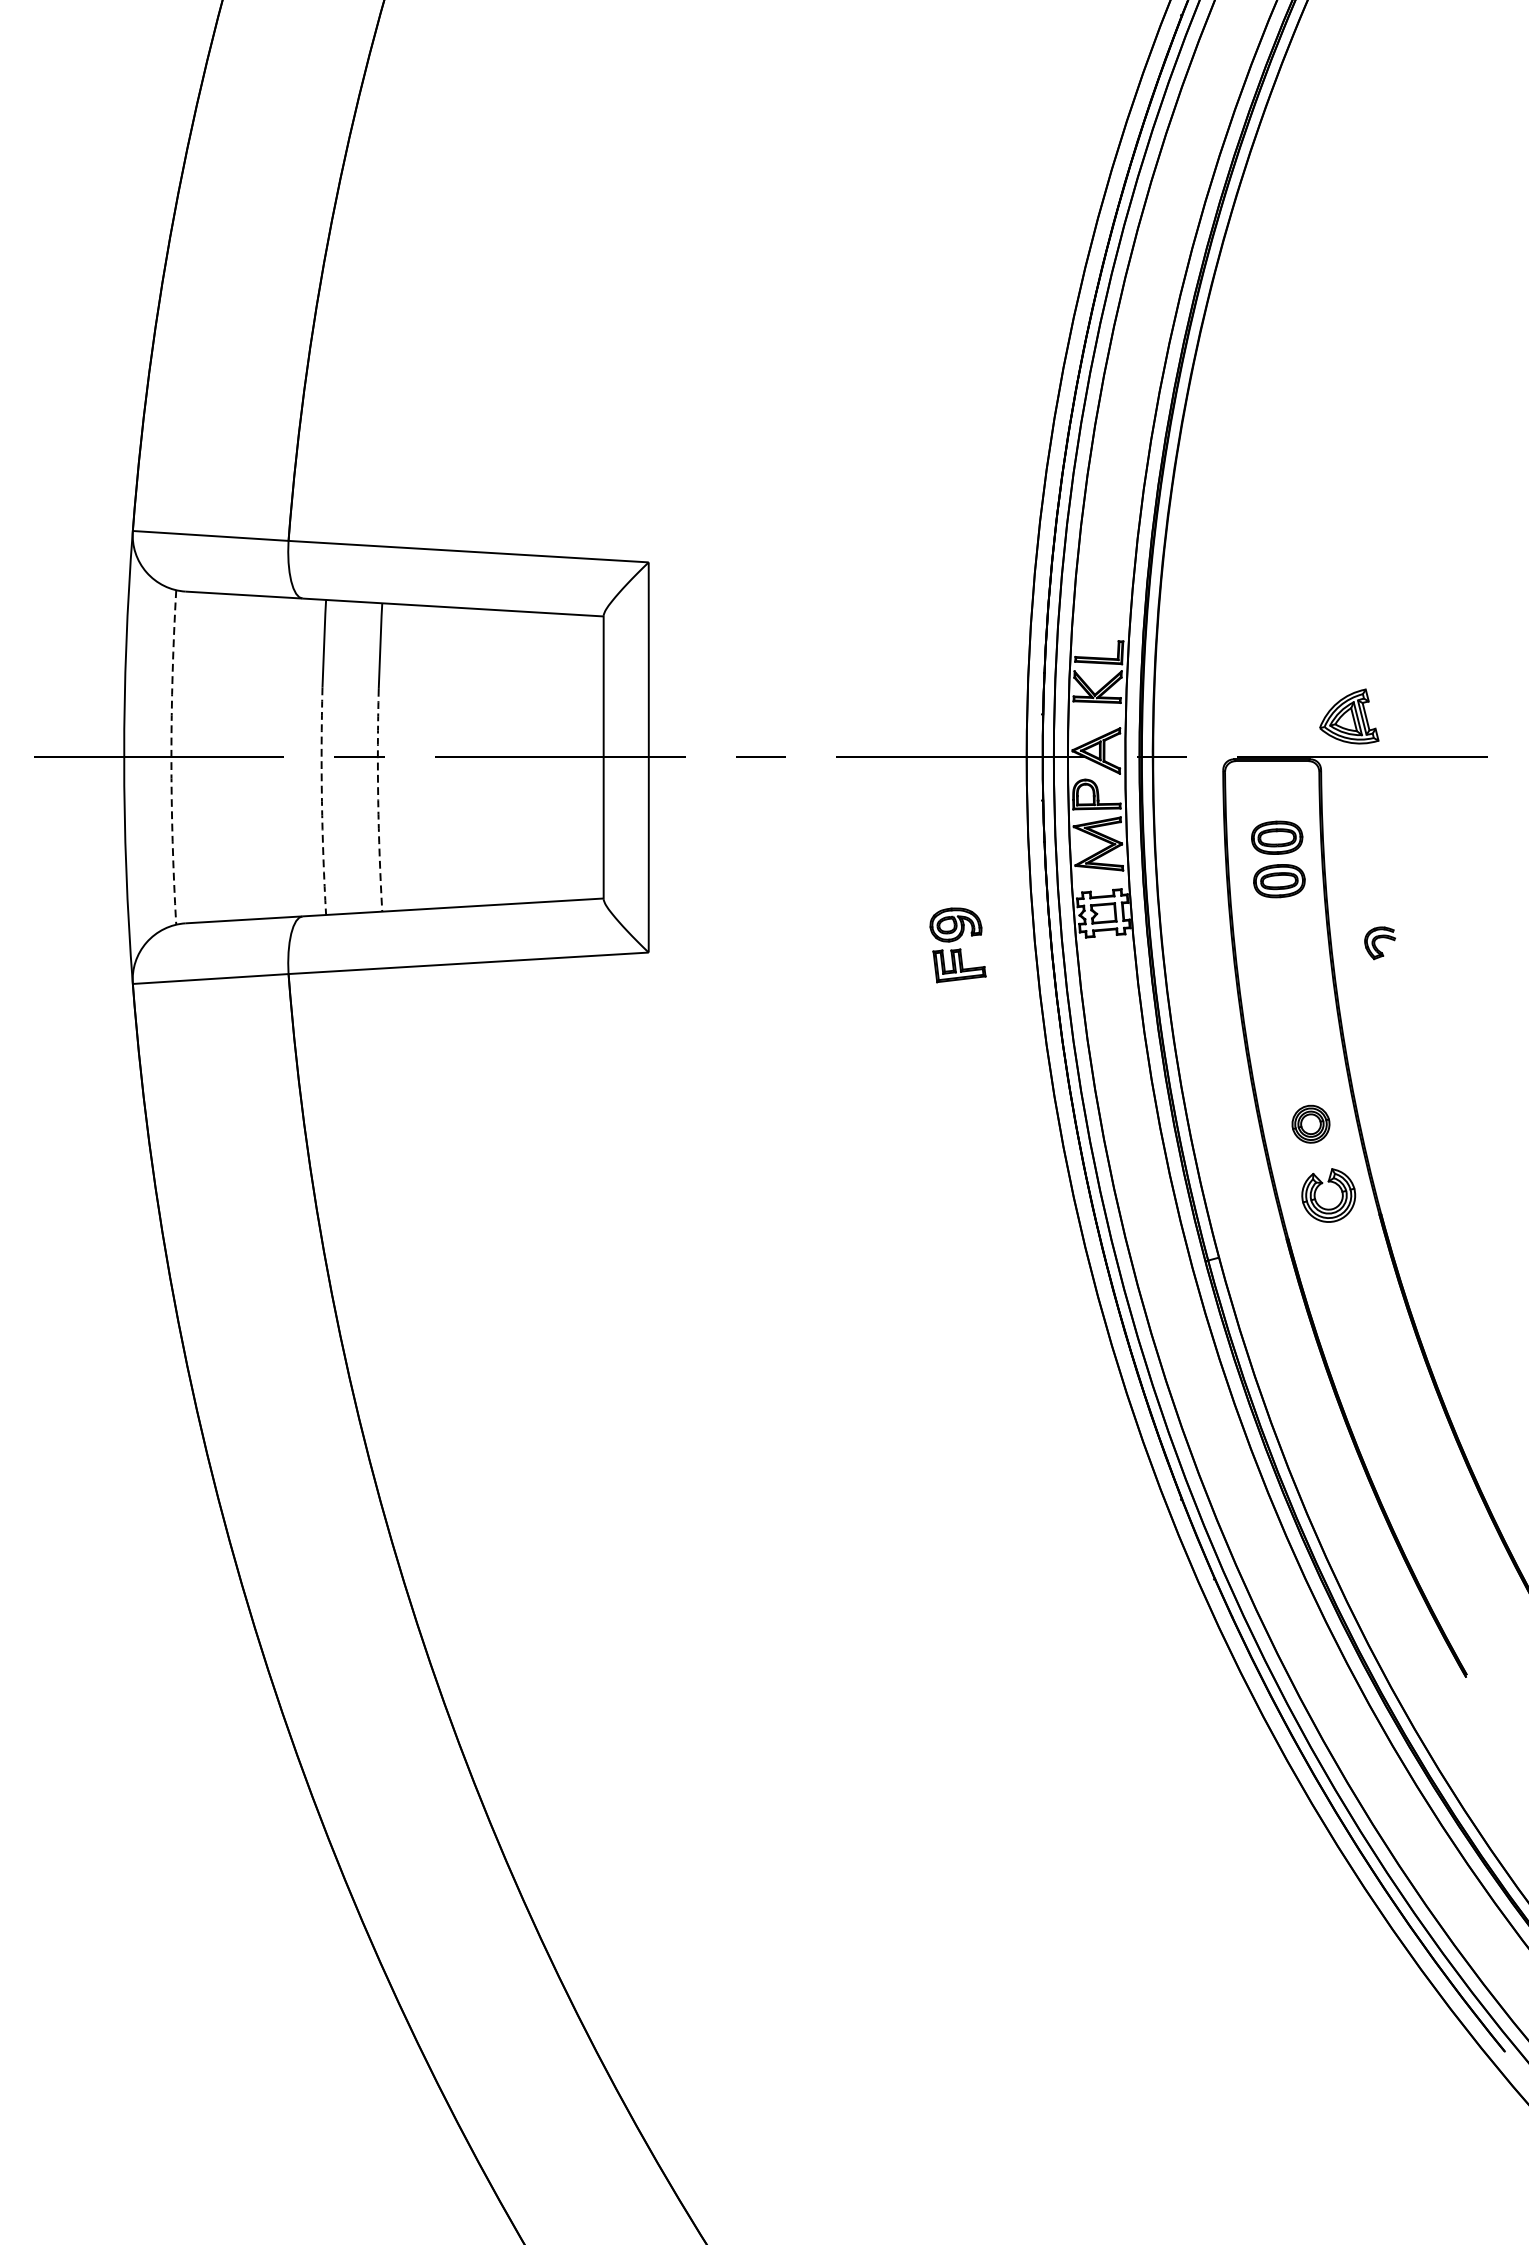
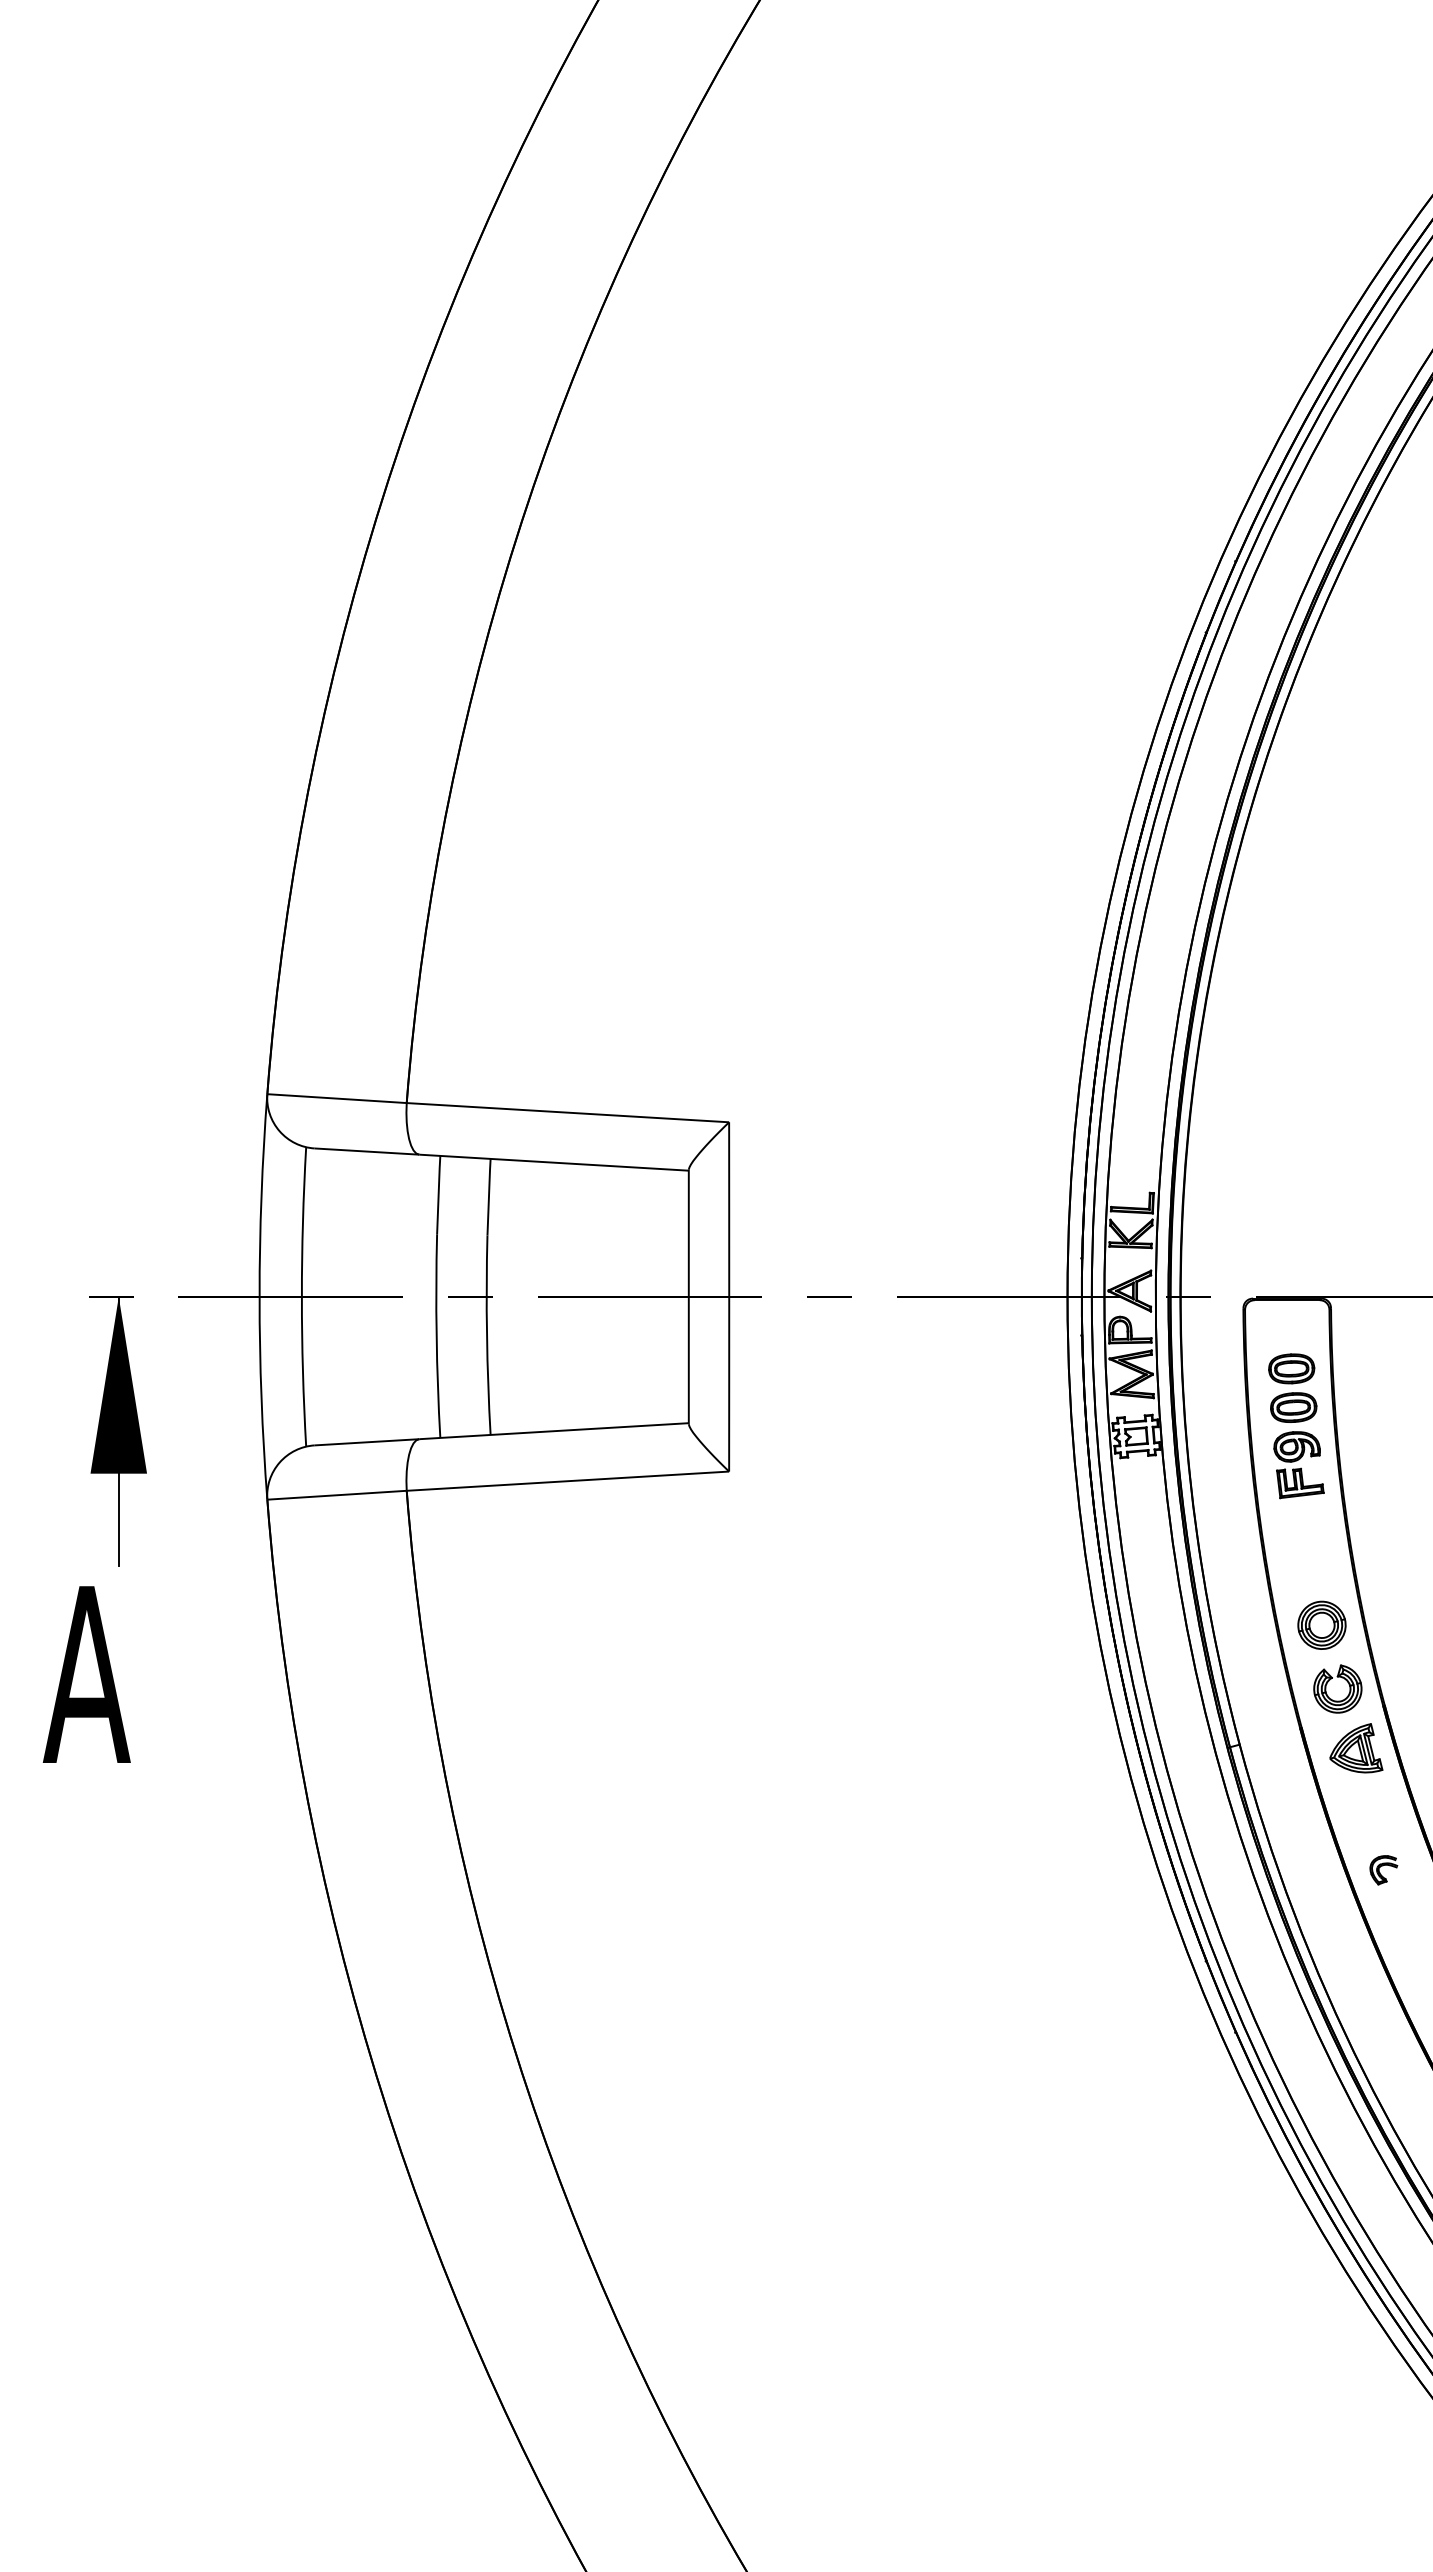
part: (1349, 716) -> (1356, 1748), moved
arc: (171, 756) -> (301, 1296), dashed -> solid
arc: (378, 800) -> (487, 1335), dashed -> solid
arc: (321, 801) -> (436, 1336), dashed -> solid
part: (1379, 943) -> (1383, 1870), moved
part: (957, 945) -> (1298, 1465), moved
part: (1310, 1123) -> (1321, 1624), size x1.43

